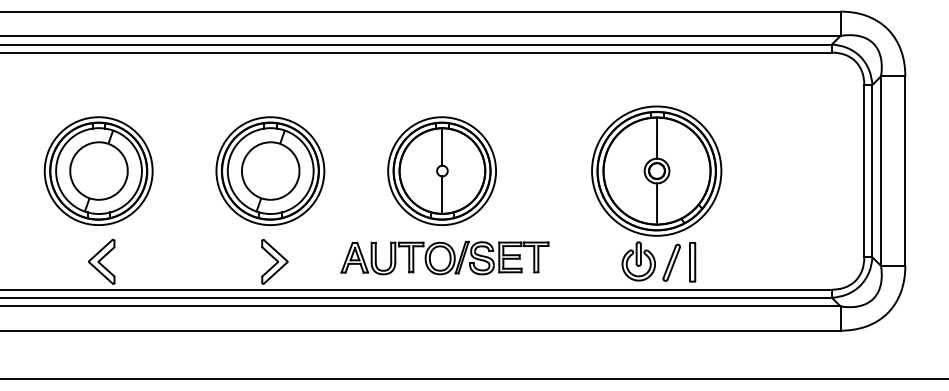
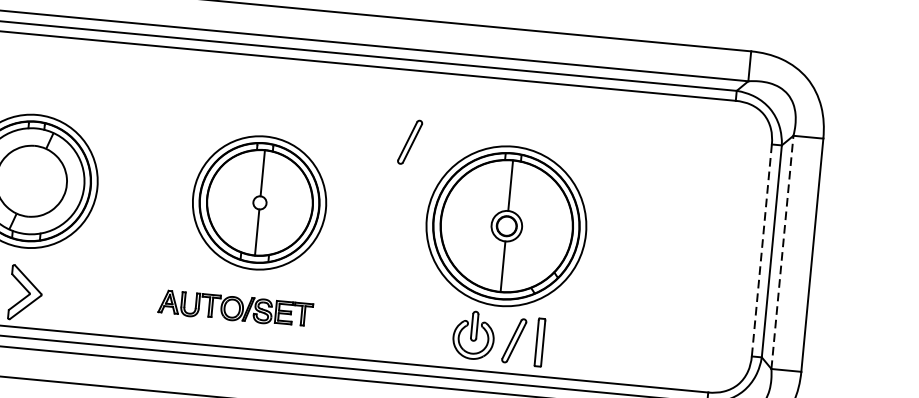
part: (572, 110) -> (409, 141), added
part: (441, 170) -> (258, 202), moved
line: (864, 171) -> (762, 250), solid -> dashed
line: (881, 171) -> (782, 252), solid -> dashed
part: (444, 257) -> (235, 307), size x0.6

